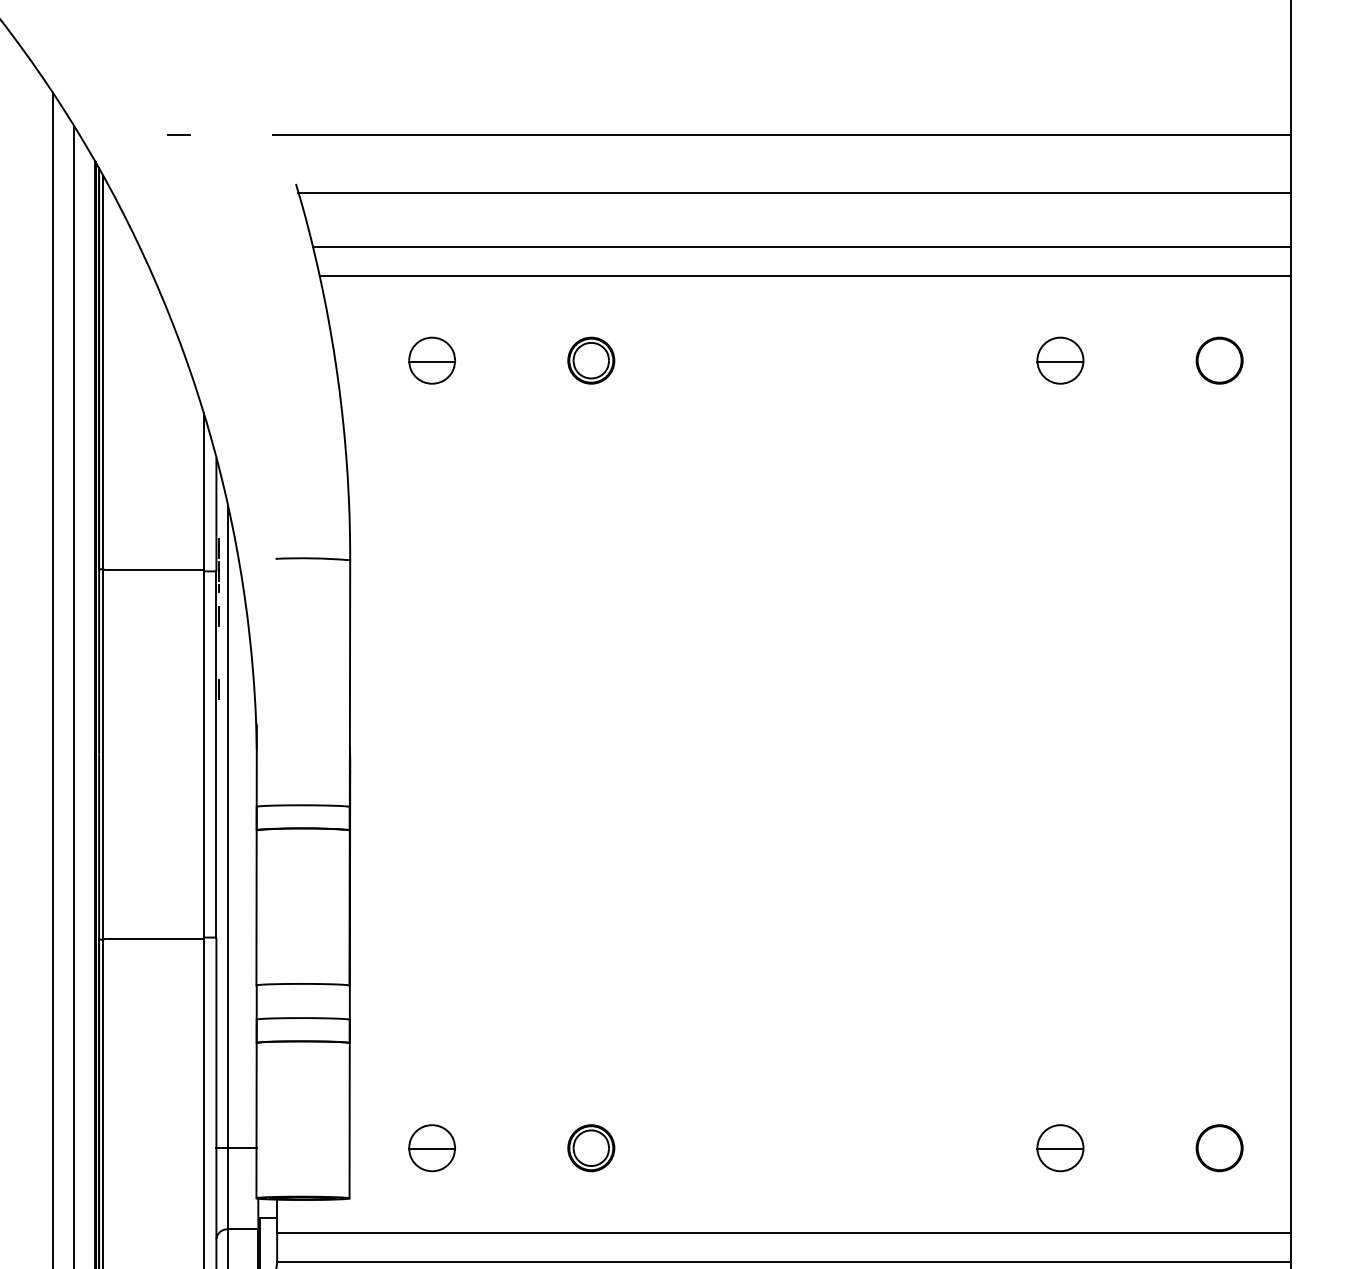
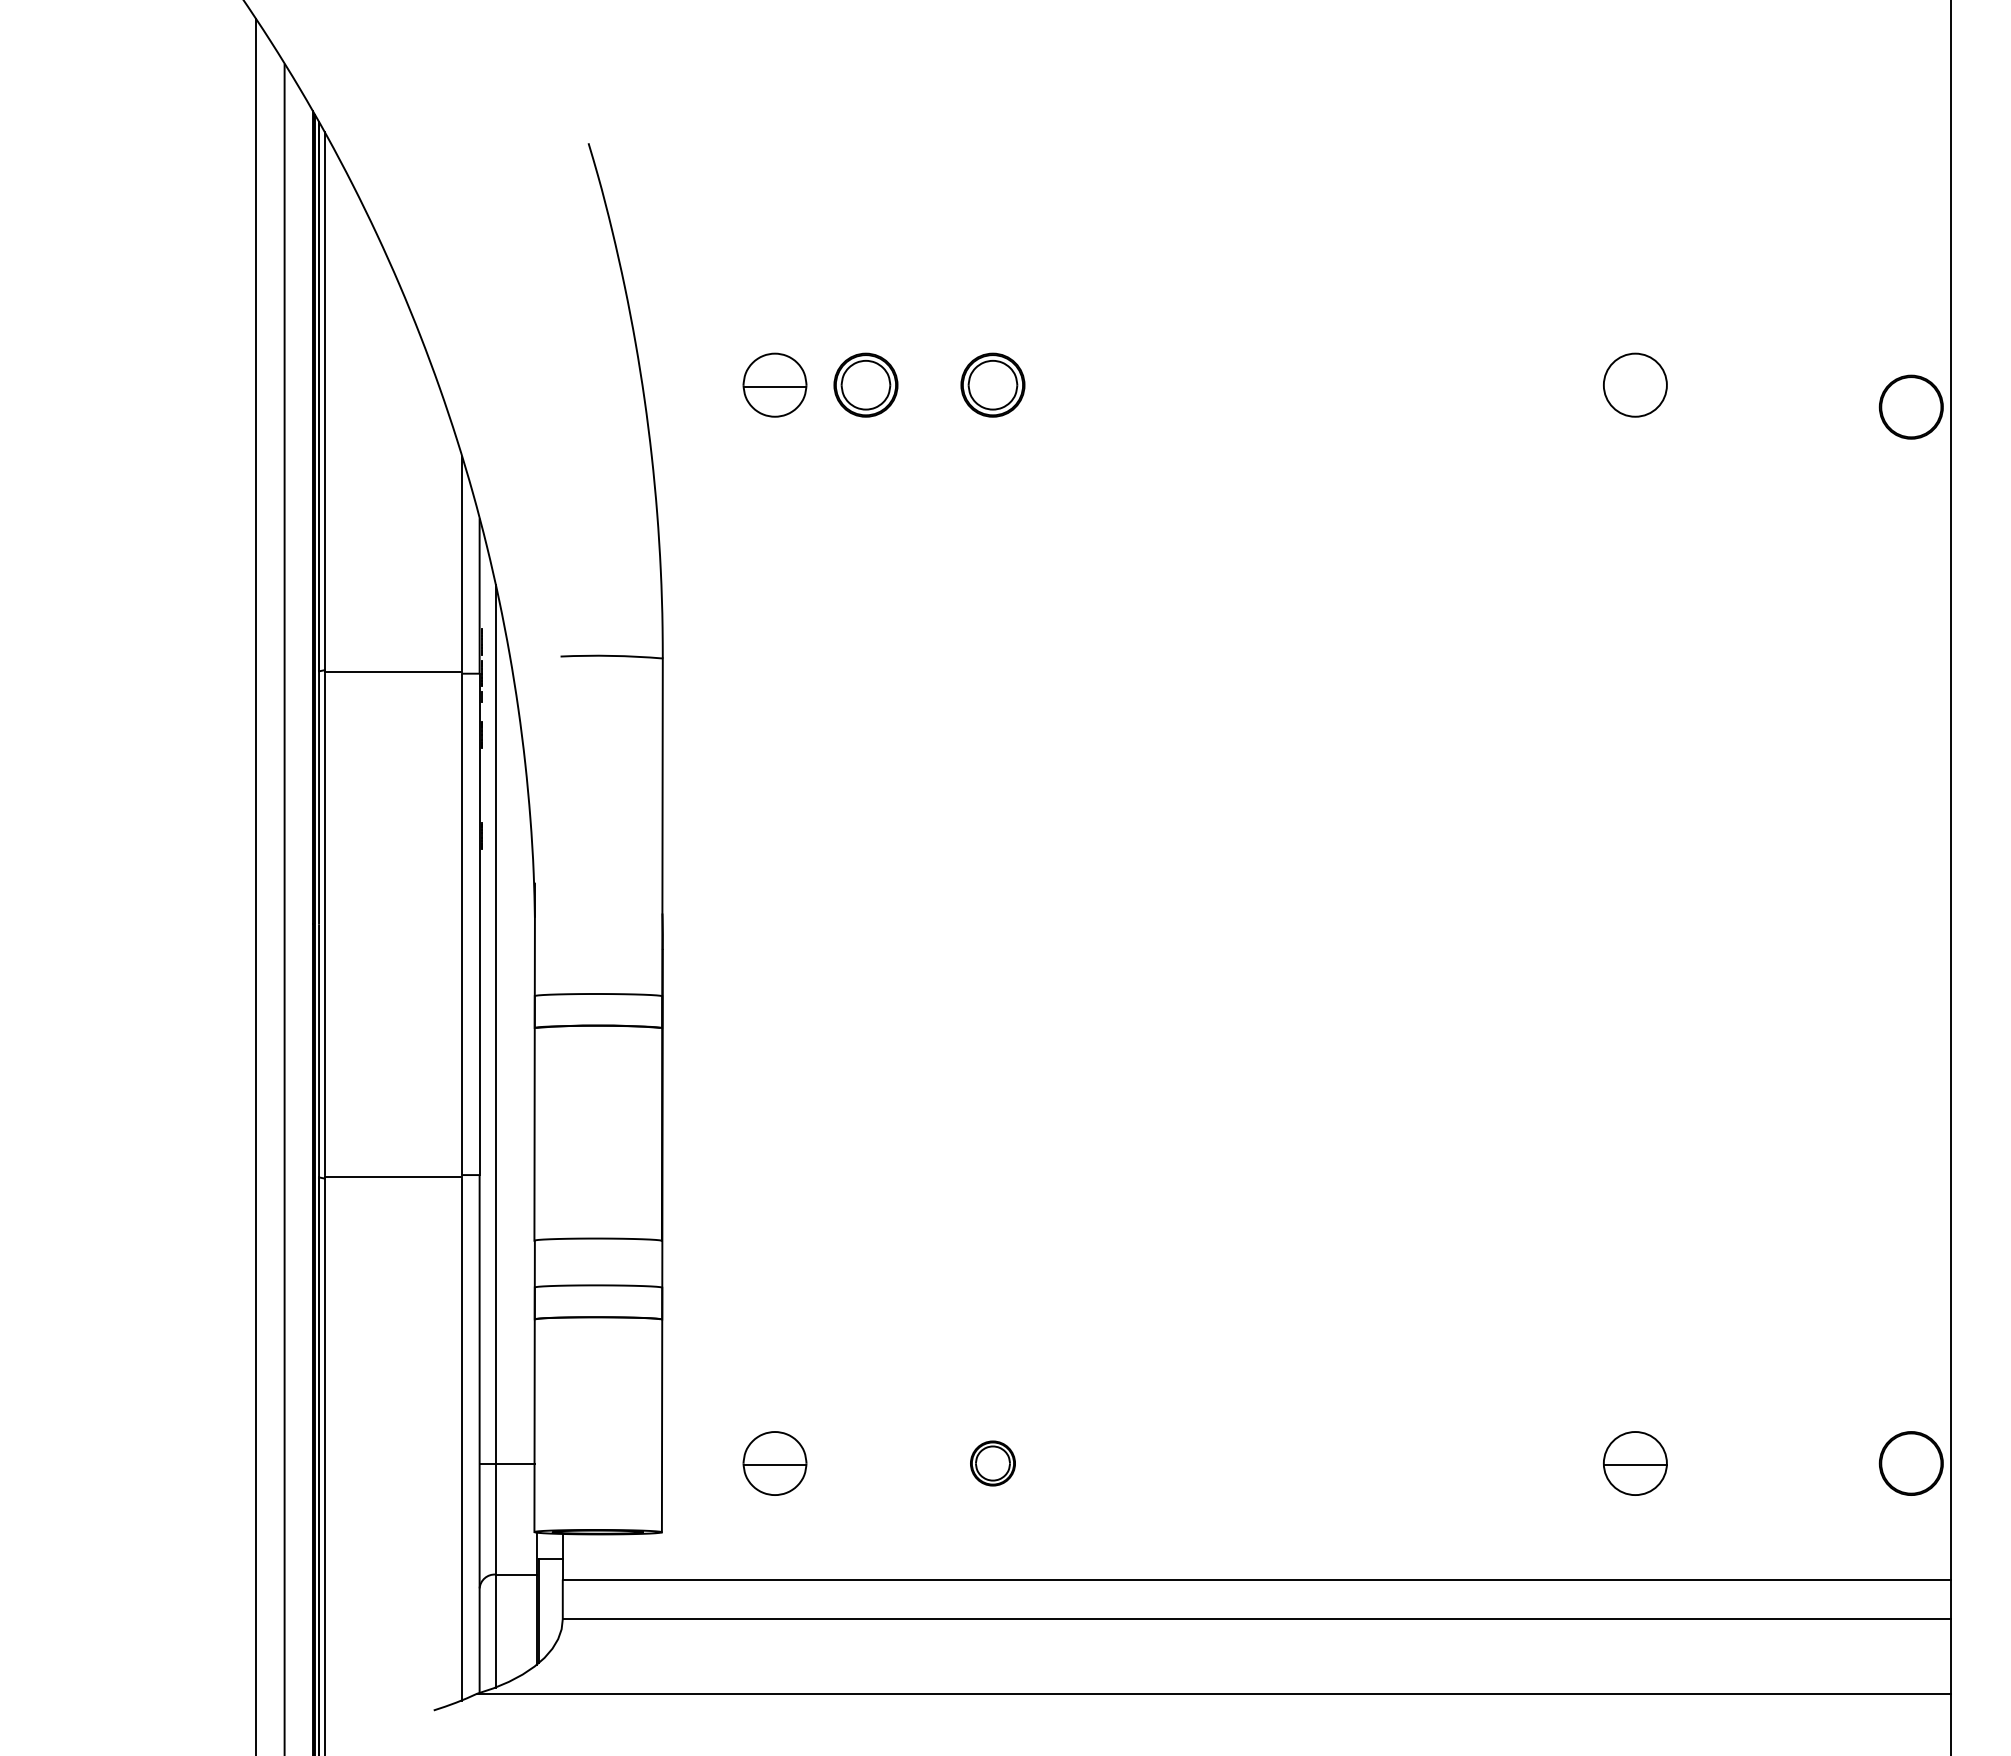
line: (179, 134) -> (428, 75), removed
line: (781, 134) -> (1253, 75), removed
line: (793, 192) -> (1270, 154), removed
line: (801, 246) -> (1280, 229), removed
line: (804, 276) -> (1285, 269), removed
part: (498, 360) -> (865, 384), added
part: (1219, 360) -> (1910, 406), moved
line: (1059, 361) -> (1634, 386), removed
part: (590, 1148) -> (992, 1463), size x0.7
part: (1219, 1148) -> (1910, 1463), moved

